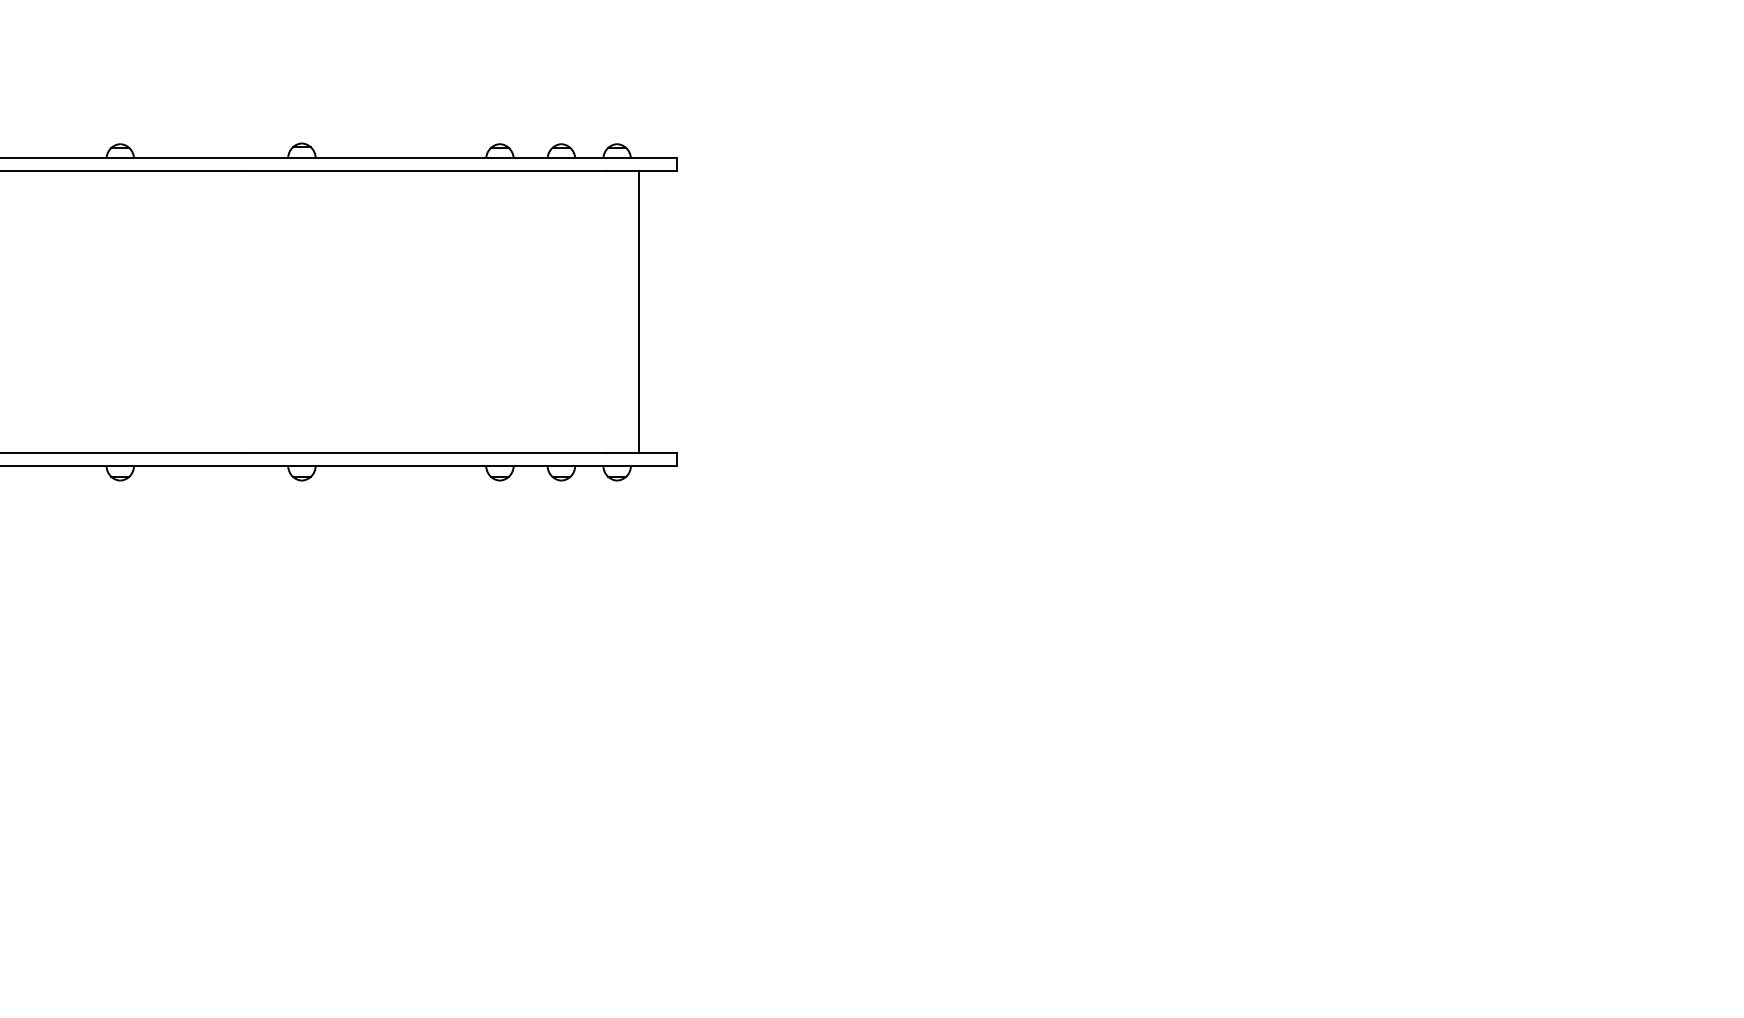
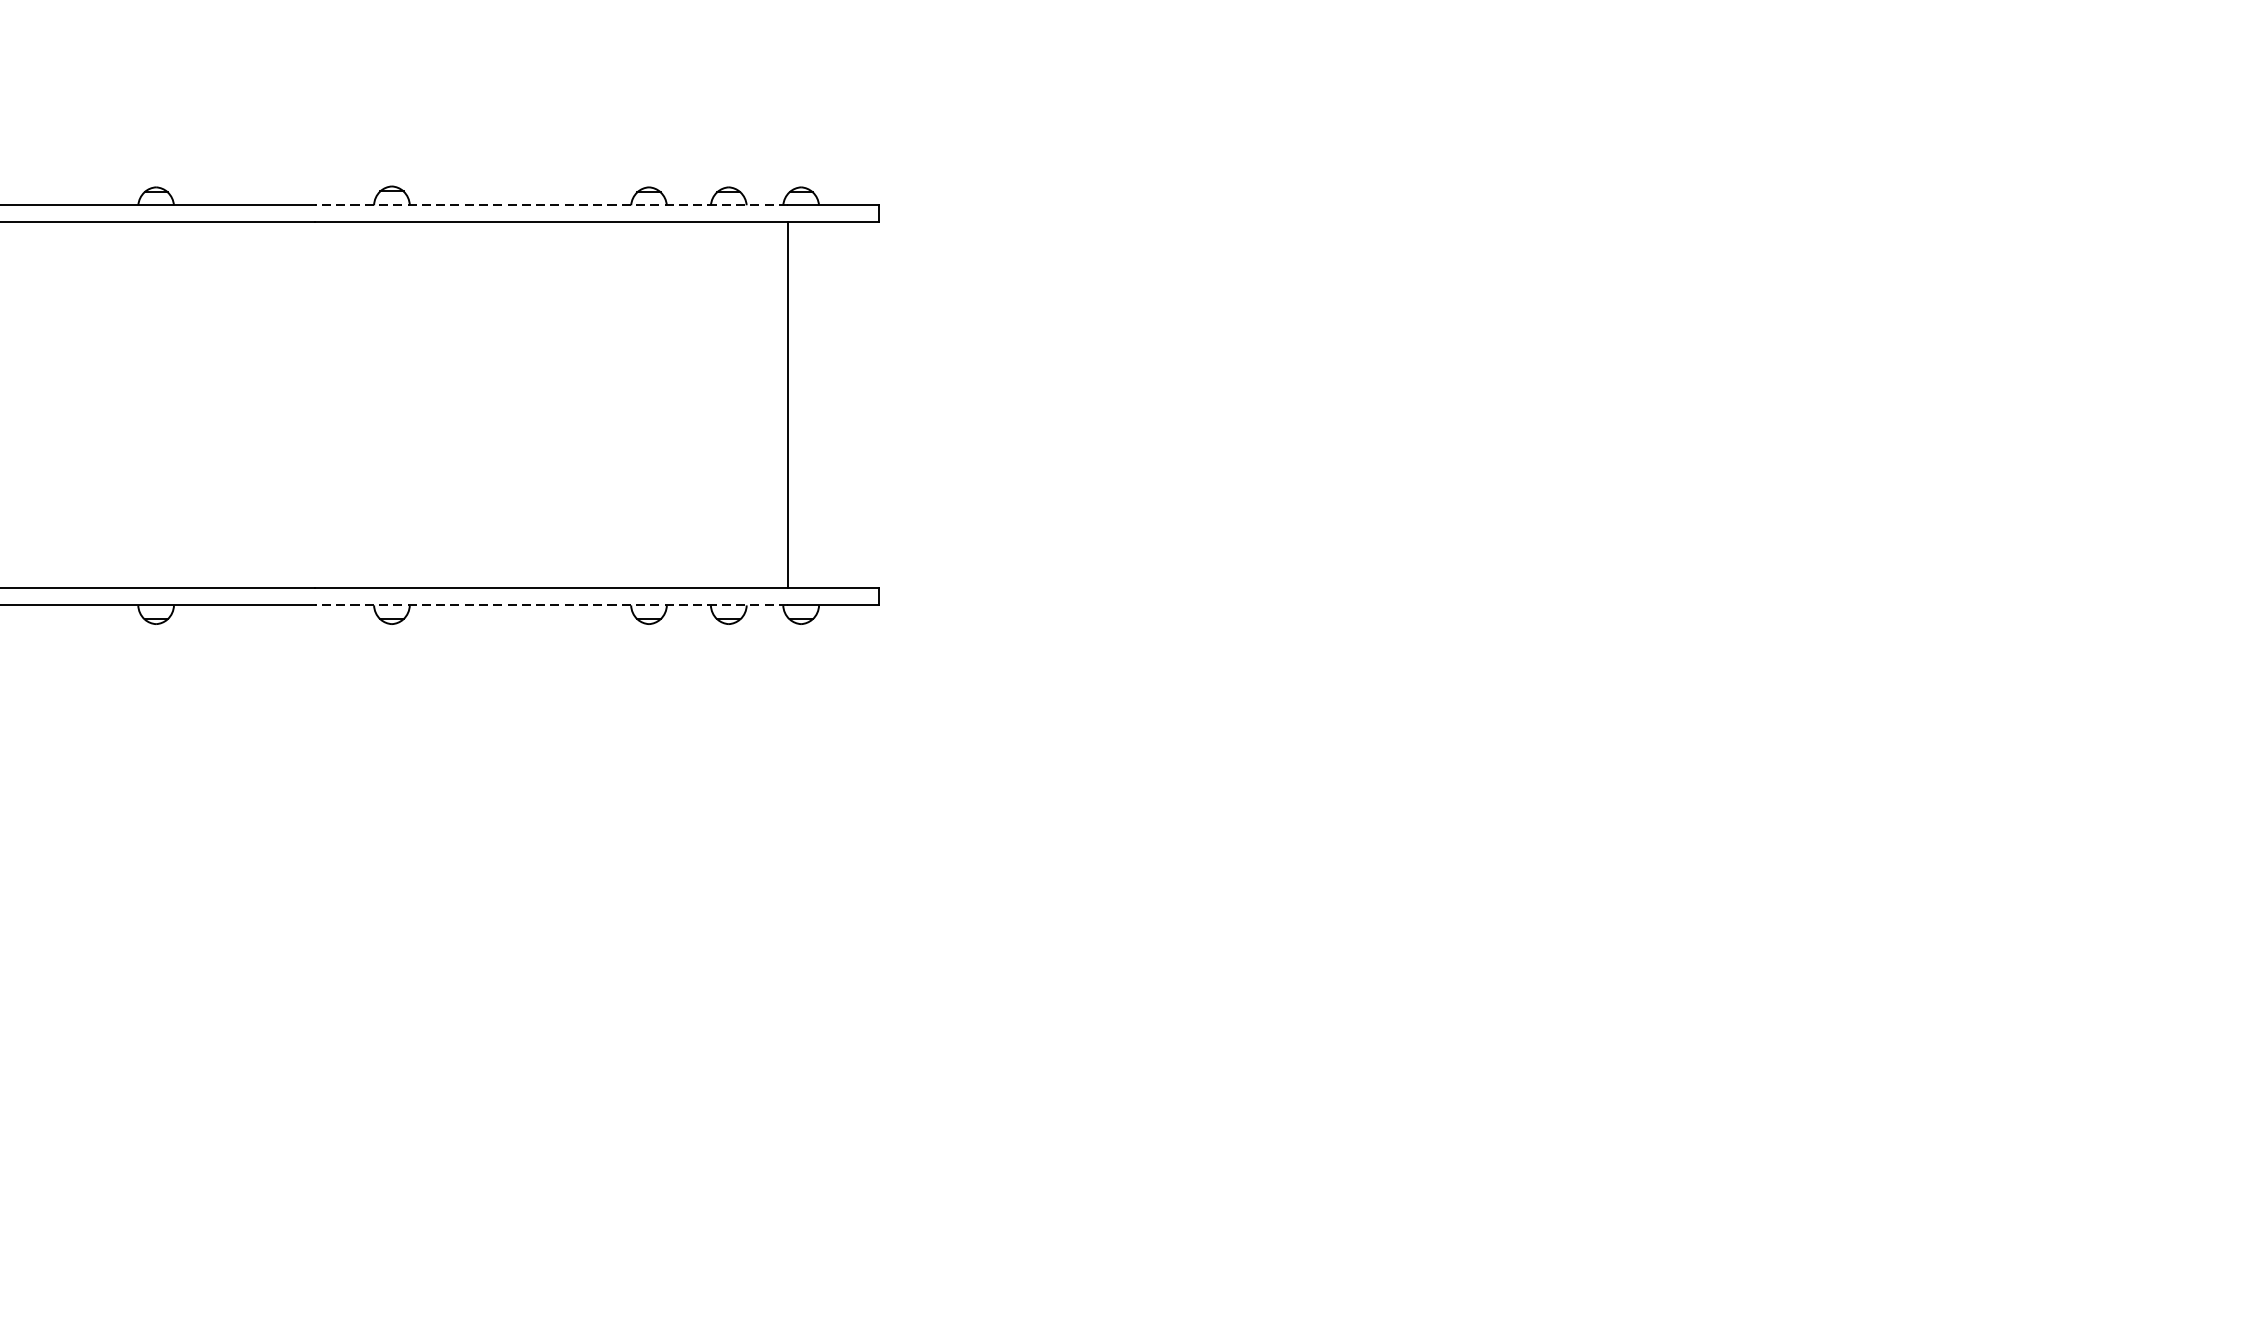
line: (424, 157) -> (551, 204), solid -> dashed
line: (639, 312) -> (788, 405), moved
line: (424, 466) -> (551, 605), solid -> dashed

